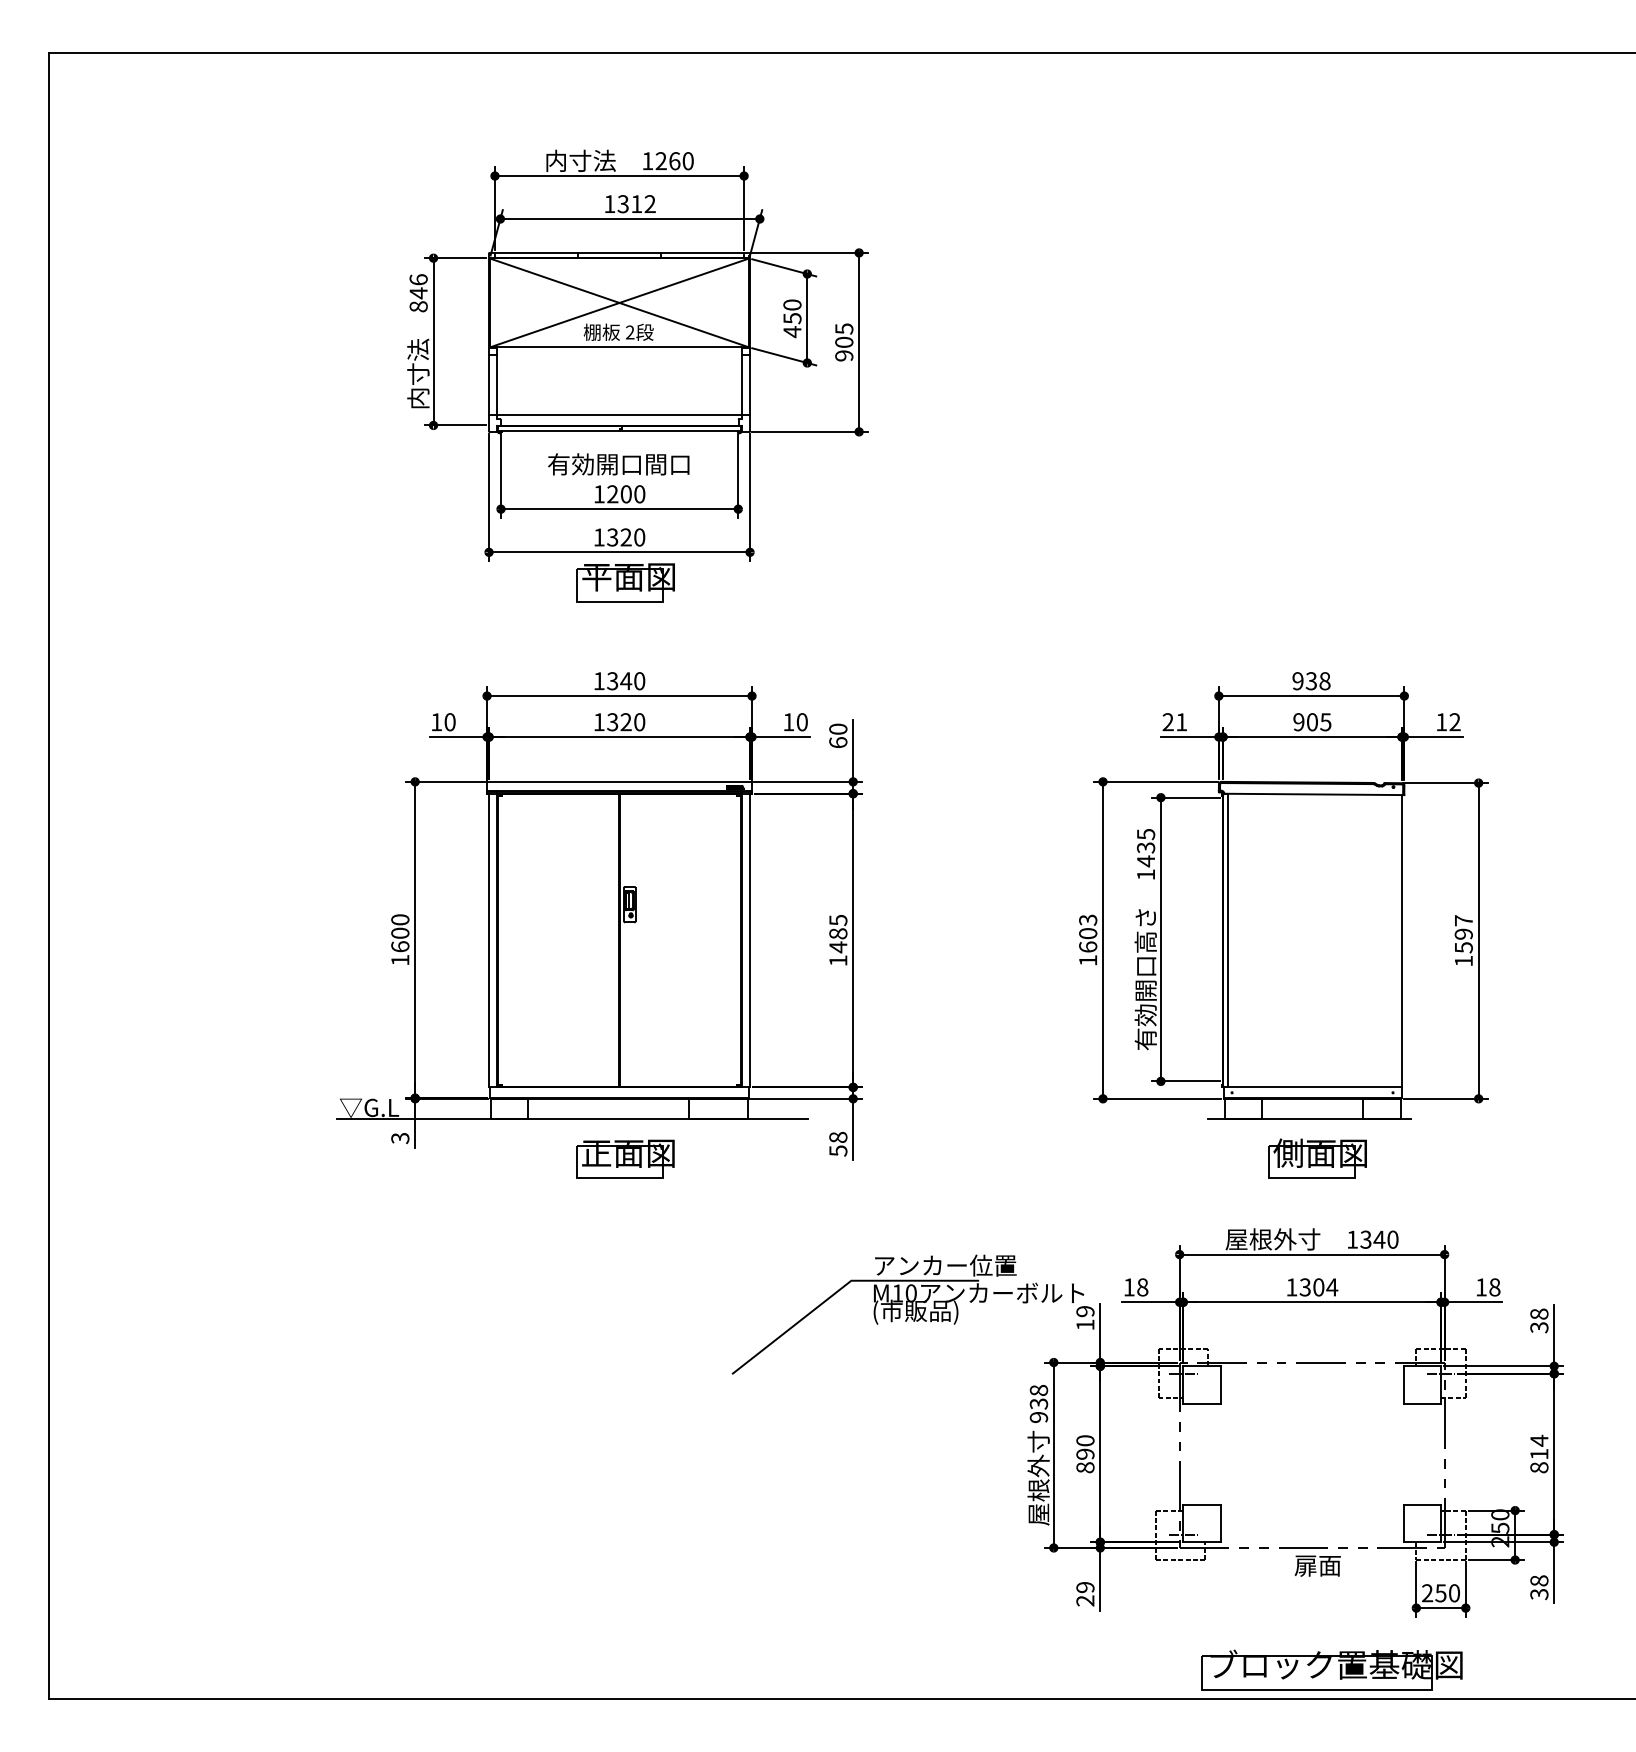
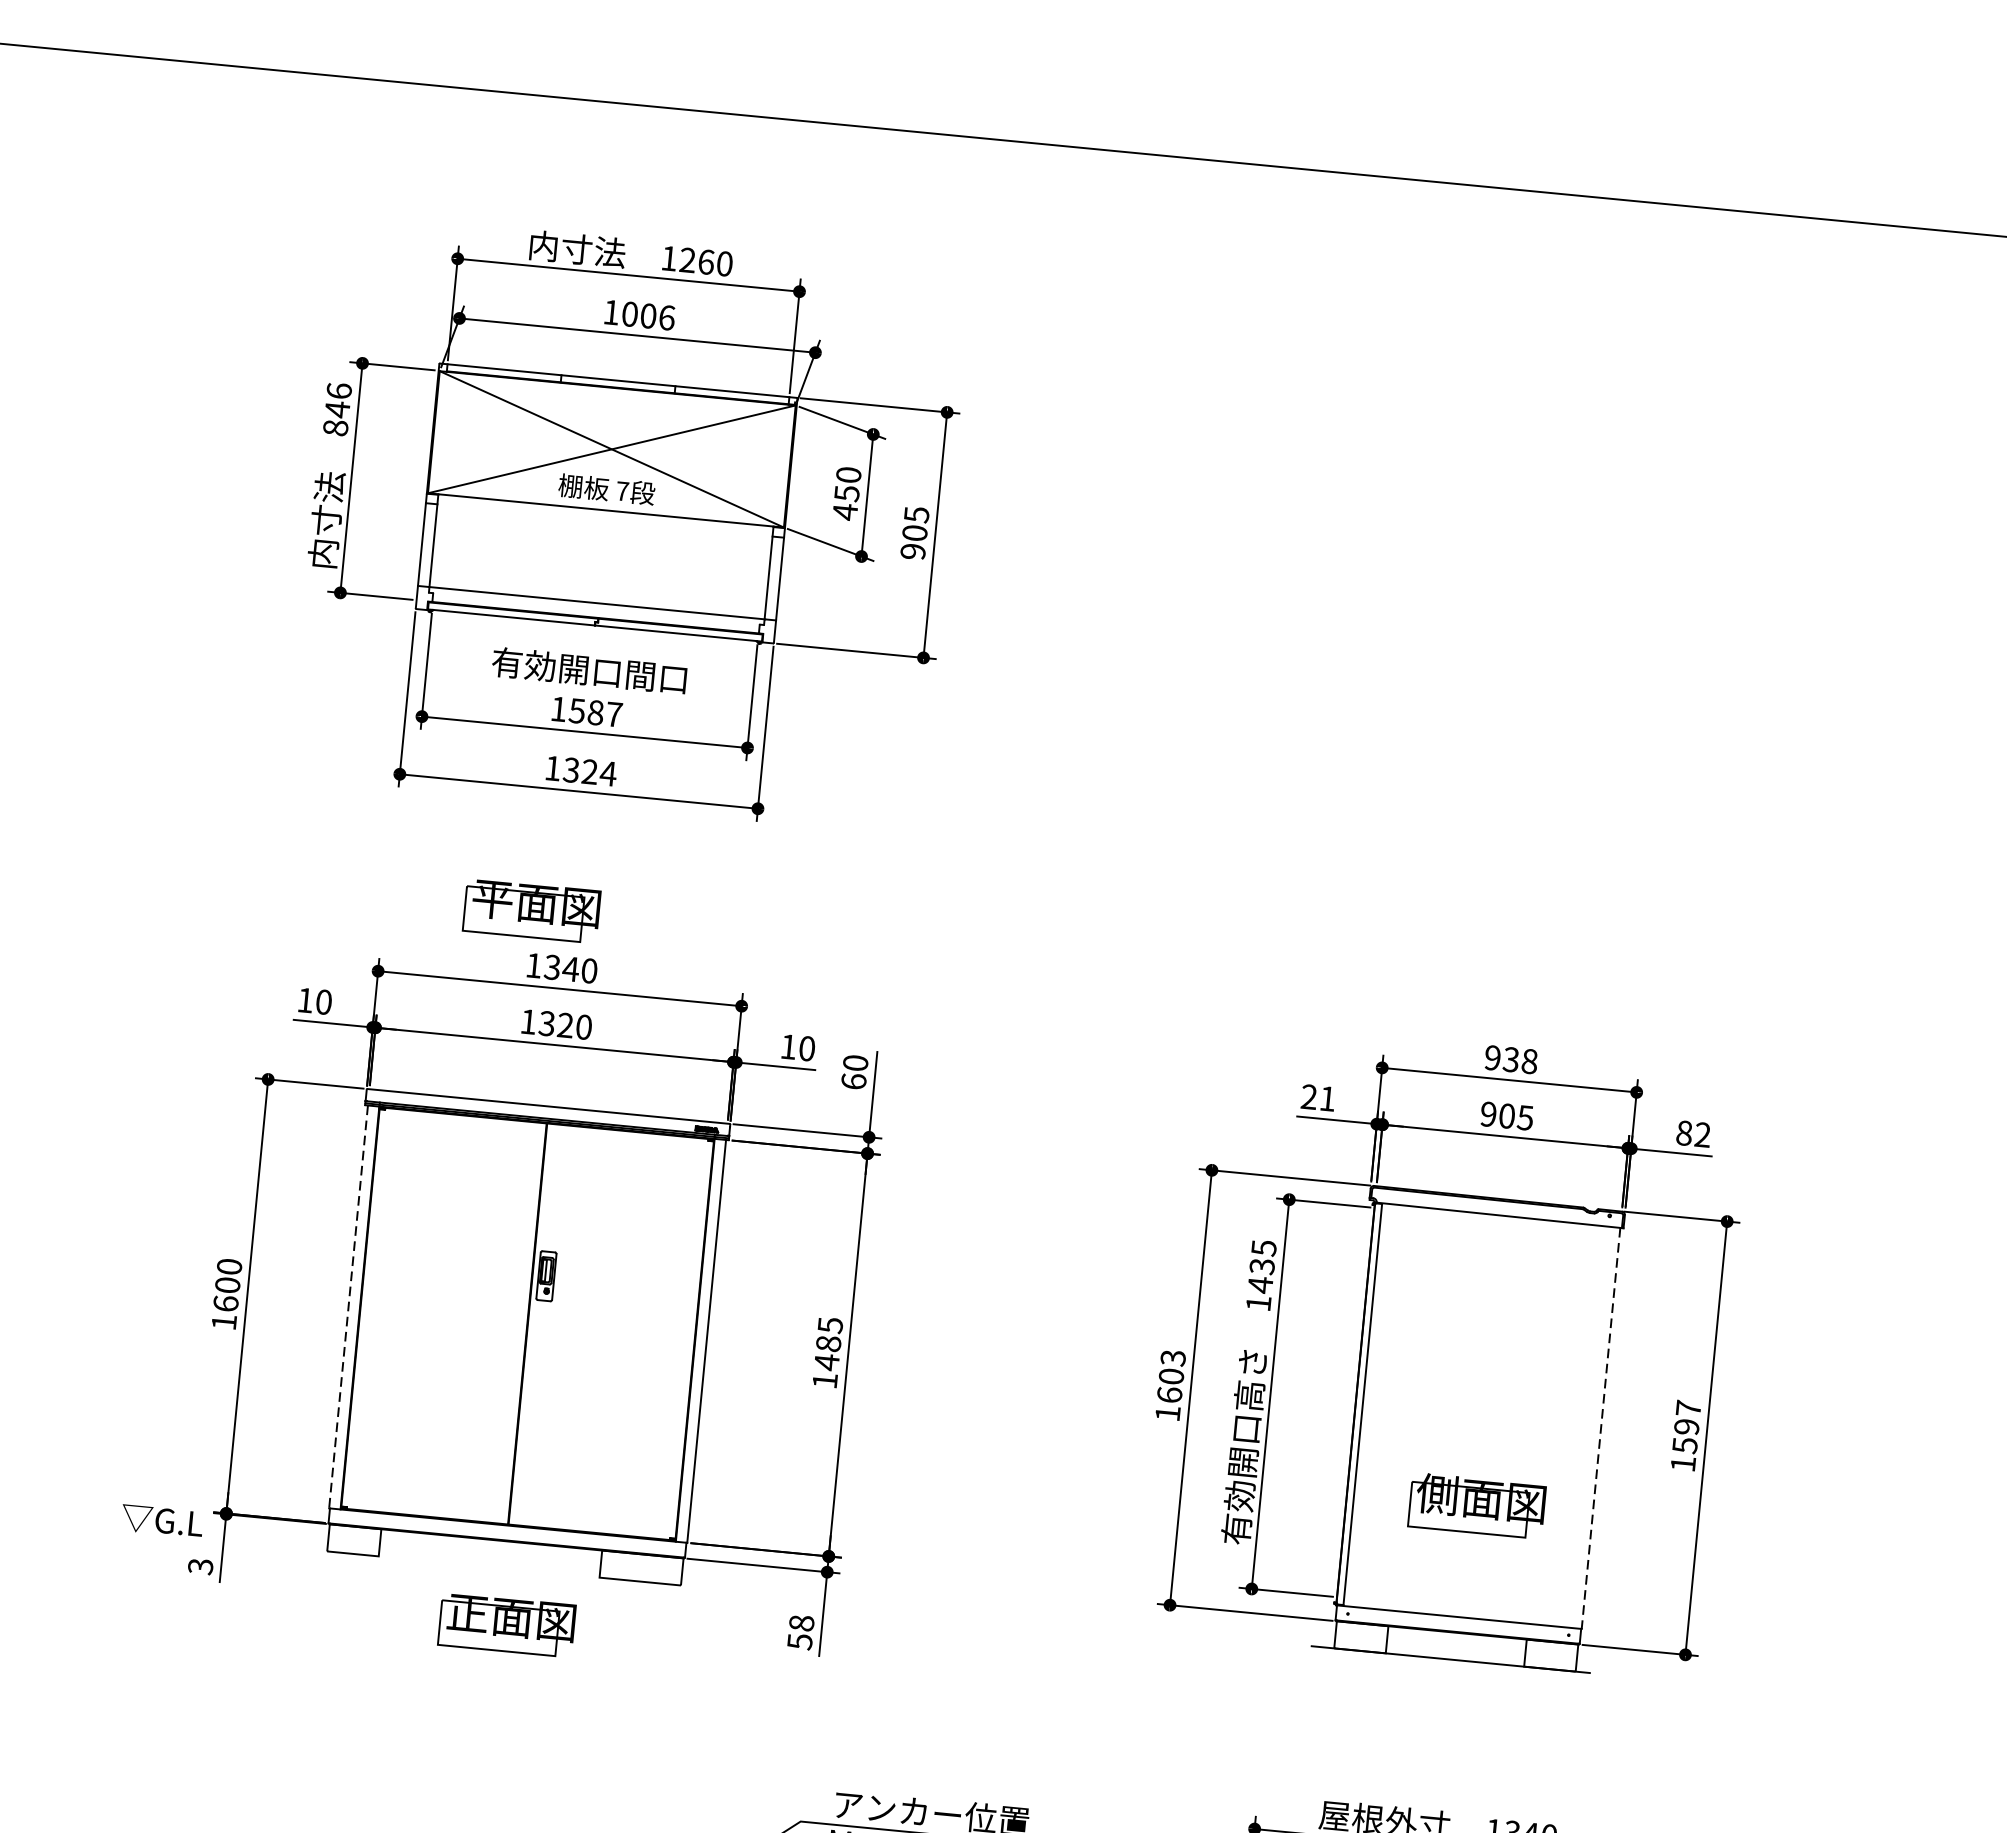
text: (636, 204) -> (648, 316), 1312 -> 1006
text: (630, 332) -> (622, 491), 2 -> 7
text: (626, 494) -> (596, 713), 1200 -> 1587
text: (639, 537) -> (608, 773), 1320 -> 1324
part: (625, 582) -> (531, 910), moved
text: (1441, 722) -> (1684, 1133), 12 -> 82
line: (489, 940) -> (349, 1306), solid -> dashed
line: (1401, 941) -> (1600, 1428), solid -> dashed
line: (572, 1118) -> (439, 1562), removed
part: (1317, 1158) -> (1476, 1505), moved

